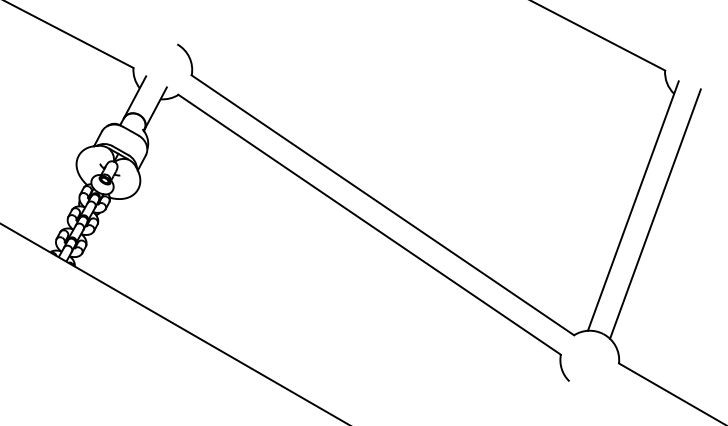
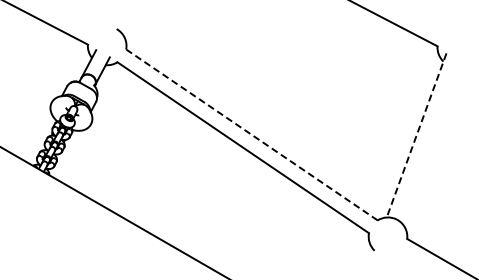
line: (382, 204) -> (251, 134), solid -> dashed
line: (633, 206) -> (416, 135), solid -> dashed
line: (655, 213) -> (431, 140), removed

